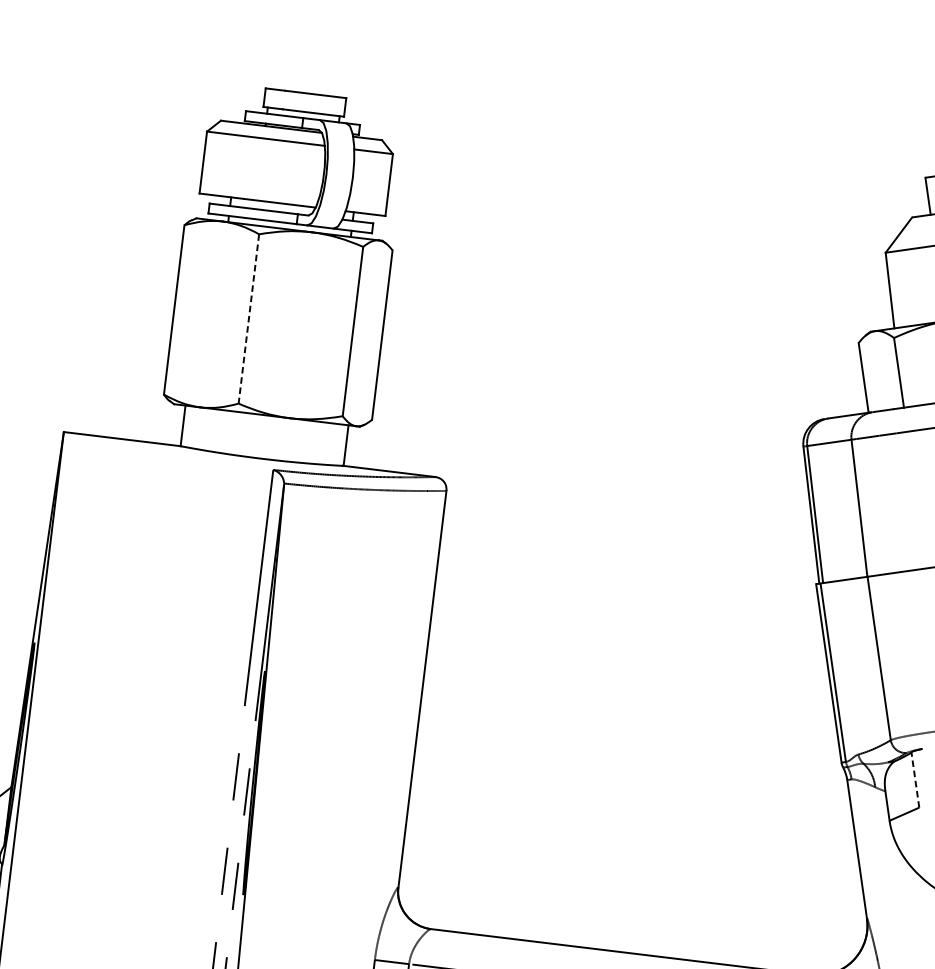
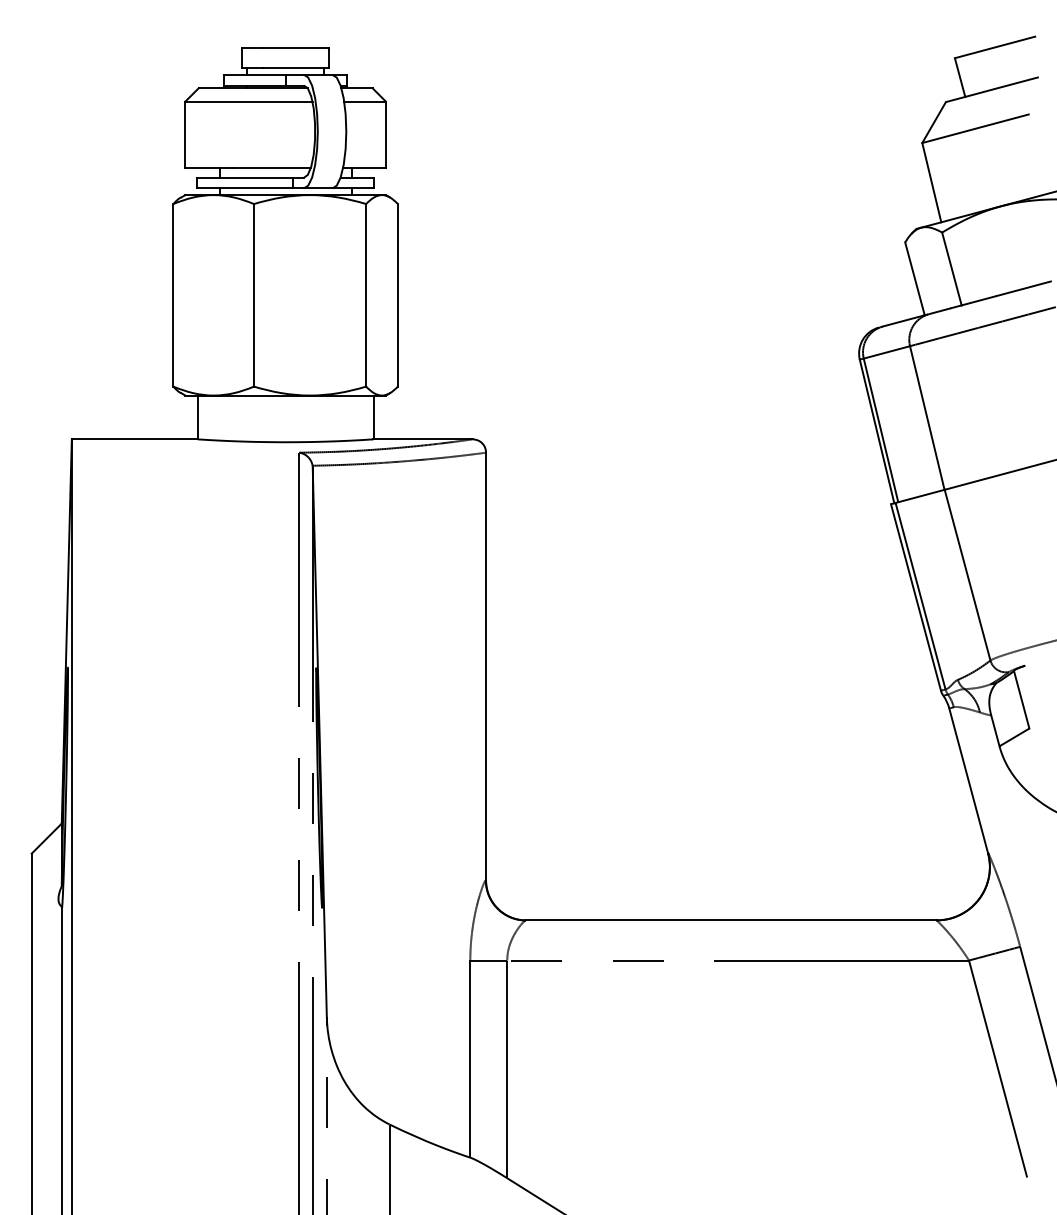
line: (248, 319) -> (253, 295), dashed -> solid
line: (915, 779) -> (1021, 699), dashed -> solid

